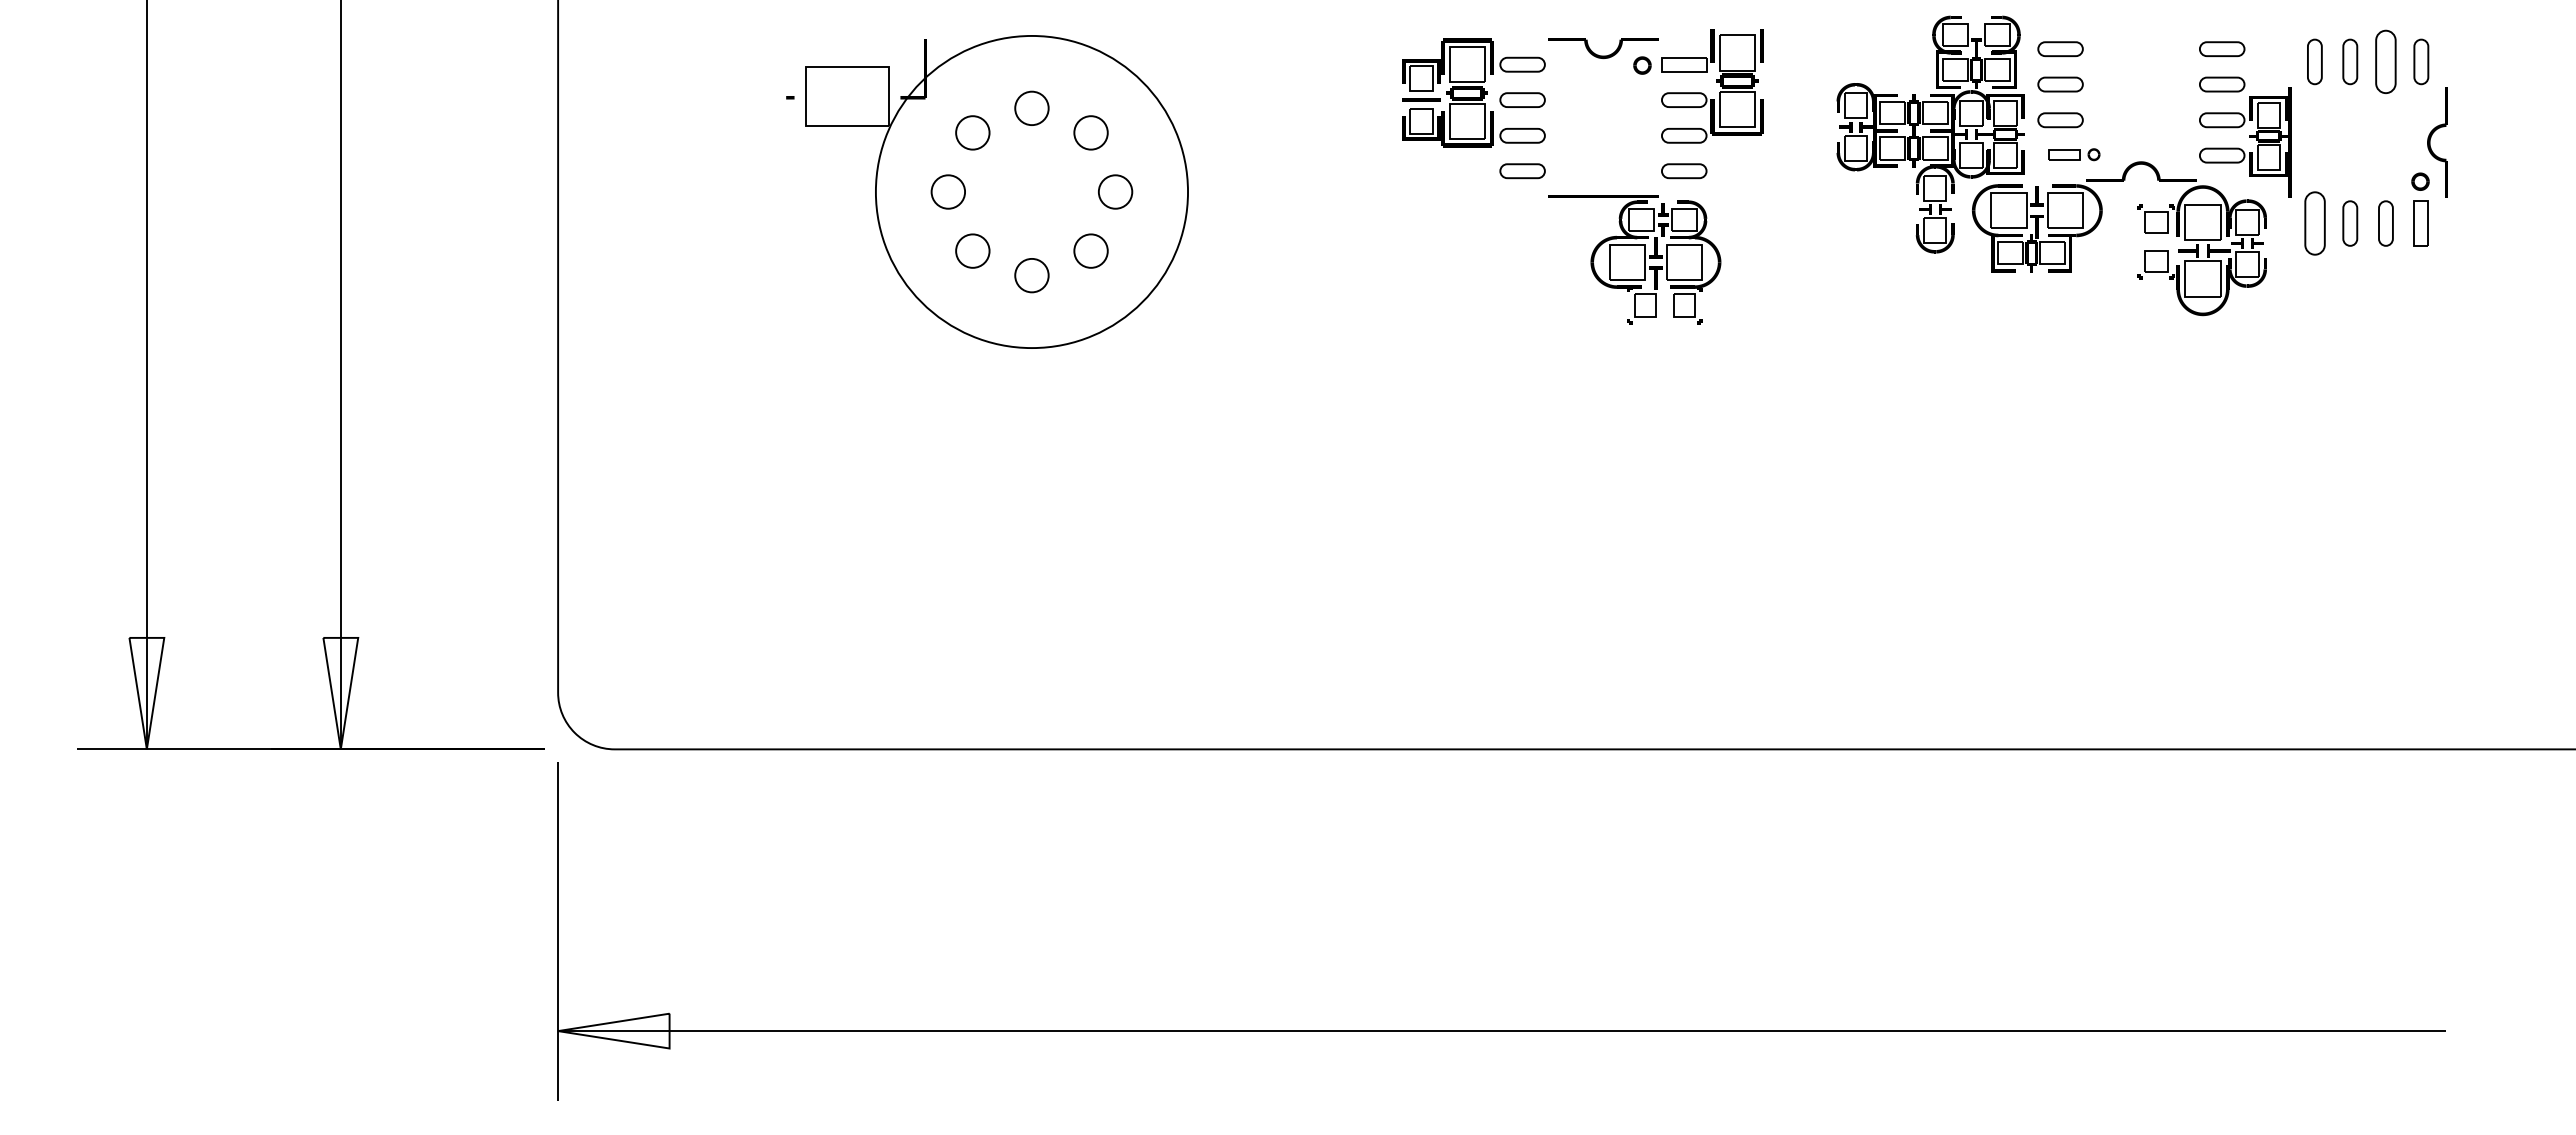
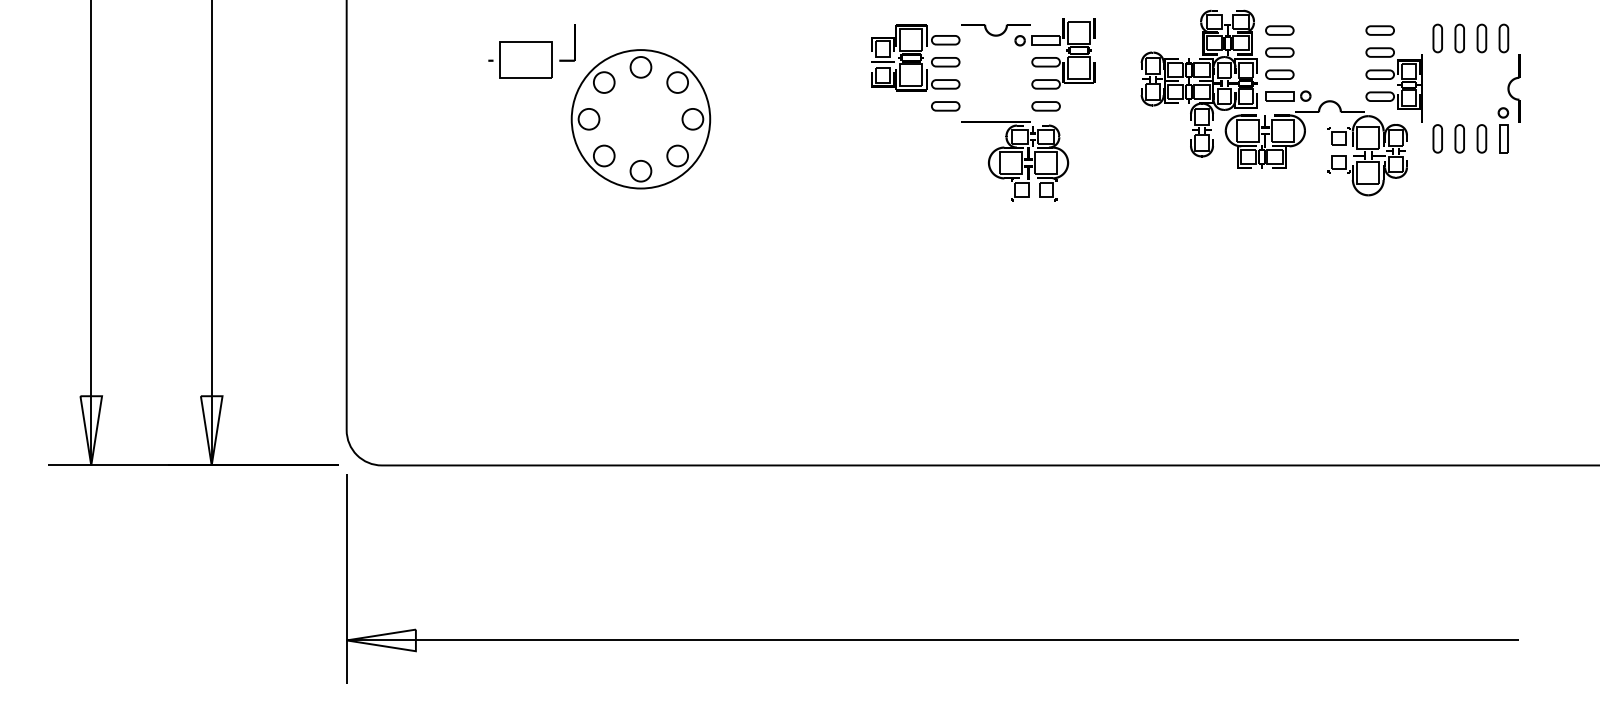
part: (2385, 61) -> (1481, 38), size x0.71
part: (2074, 153) -> (1288, 95), size x1.43
circle: (1031, 192) -> (640, 119), size x0.71
part: (2314, 222) -> (1437, 138), size x0.71

